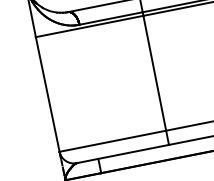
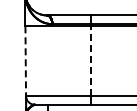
line: (154, 73) -> (90, 61), solid -> dashed
line: (47, 95) -> (25, 61), solid -> dashed

